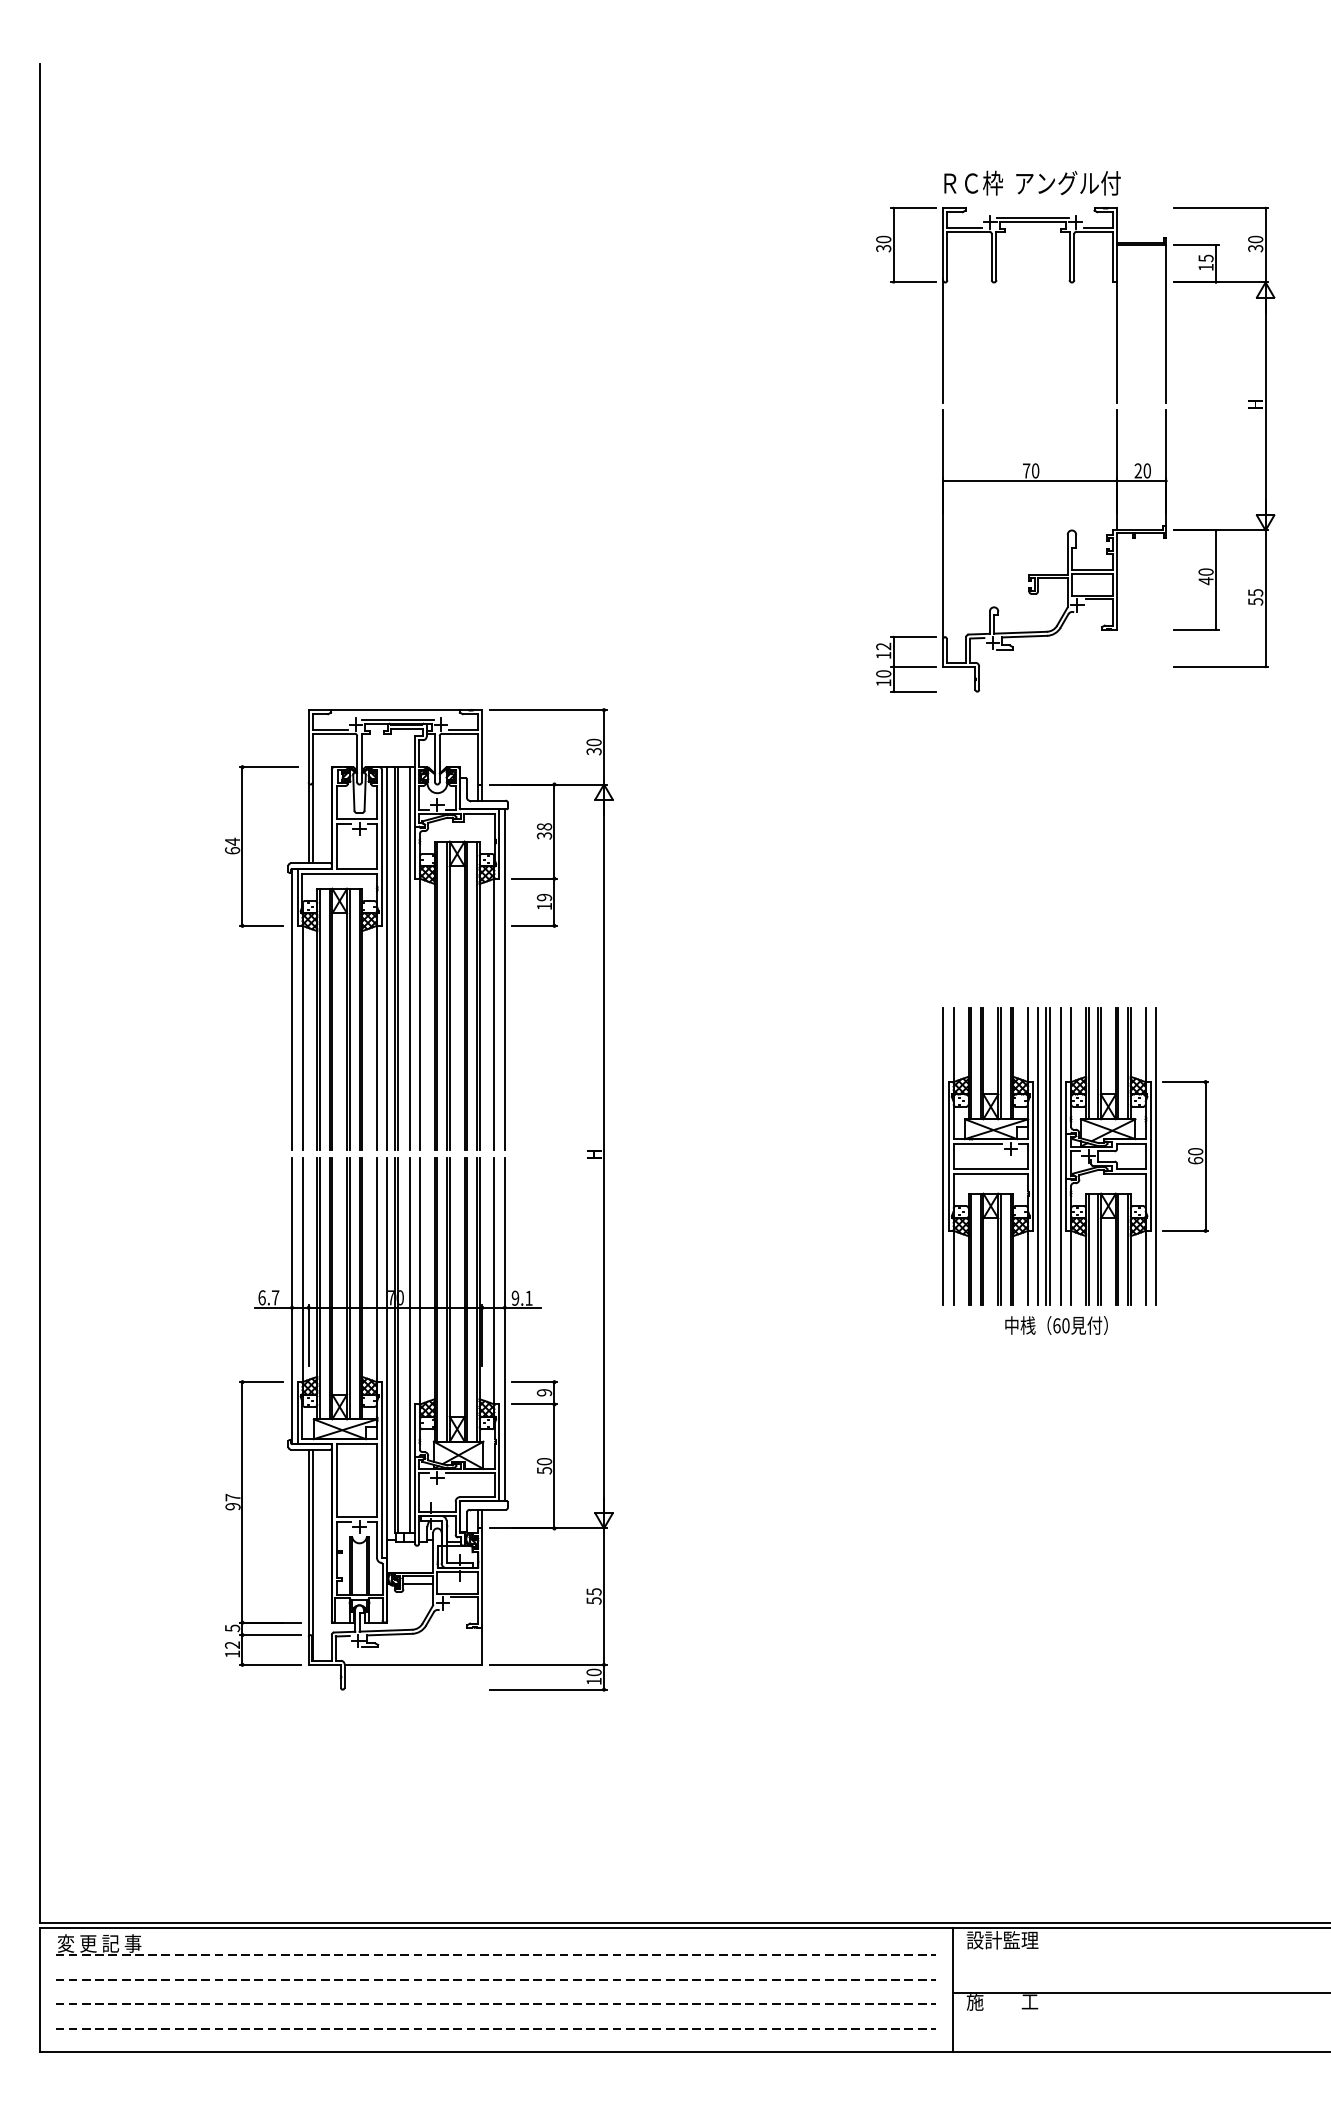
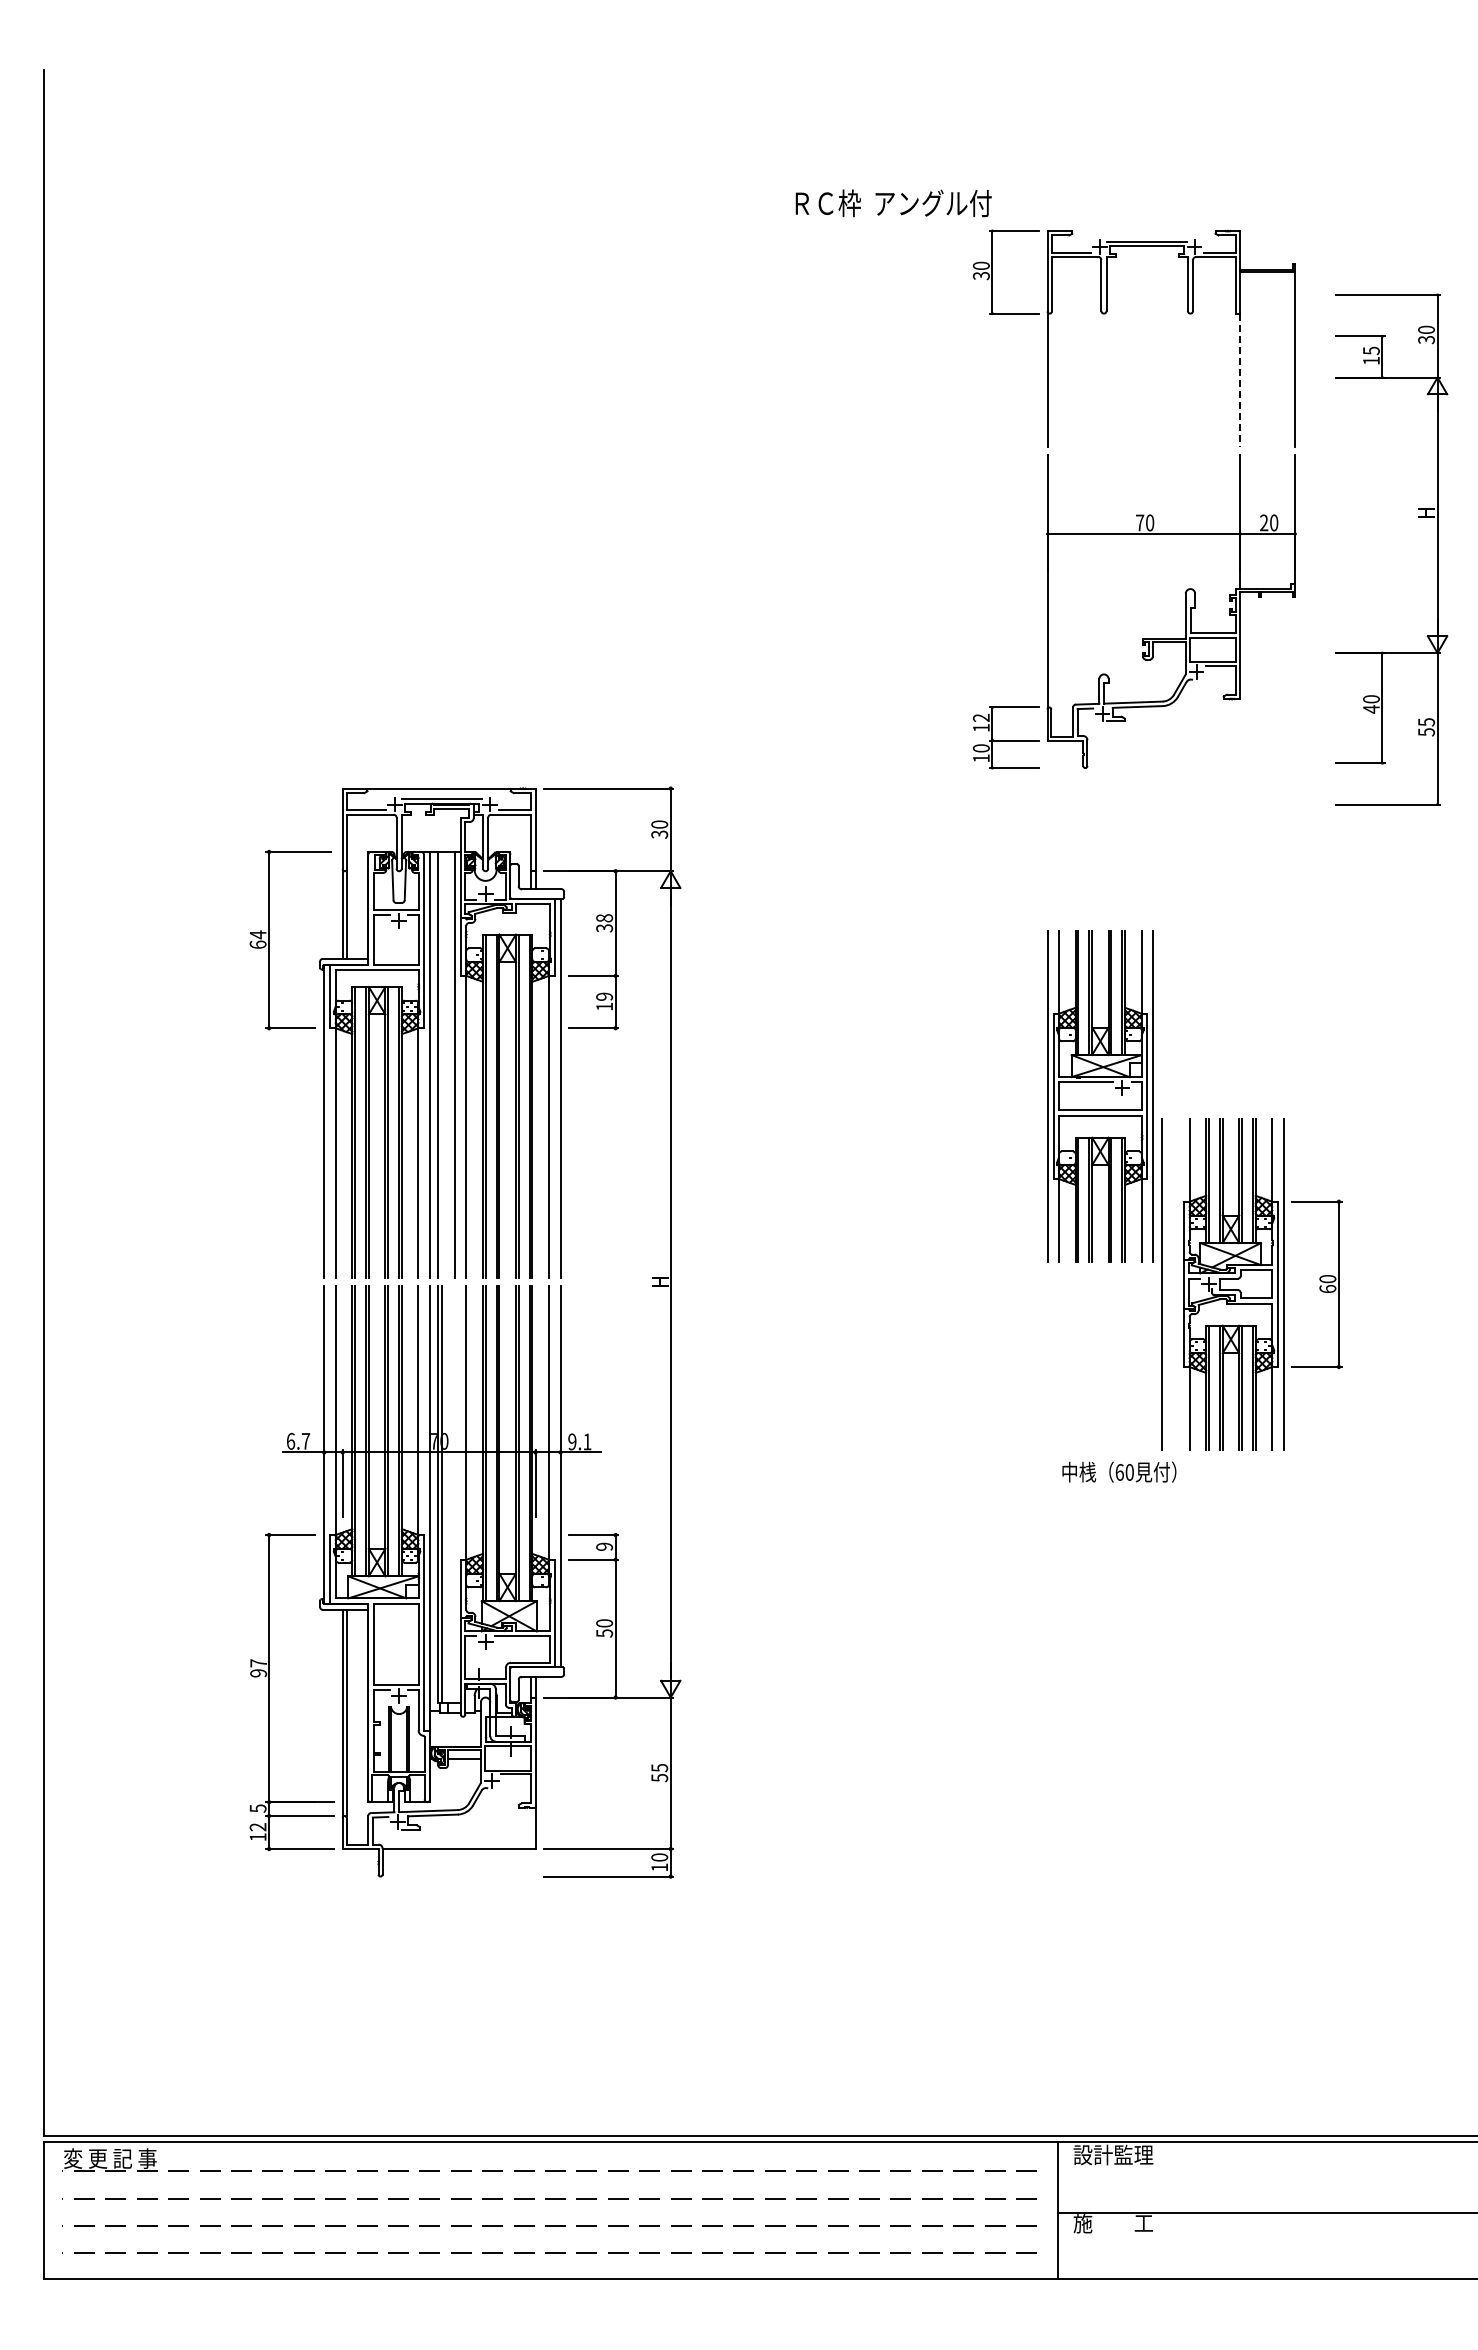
text: (1032, 183) -> (893, 203), moved
line: (1117, 342) -> (1240, 380), solid -> dashed
part: (1248, 408) -> (1418, 517), moved
line: (398, 958) -> (442, 1064), removed
part: (990, 1156) -> (1100, 1096), moved
line: (1049, 1156) -> (1165, 1284), removed
line: (1061, 1156) -> (1178, 1284), removed
text: (1056, 1324) -> (1119, 1471), moved
line: (409, 1345) -> (454, 1494), removed

